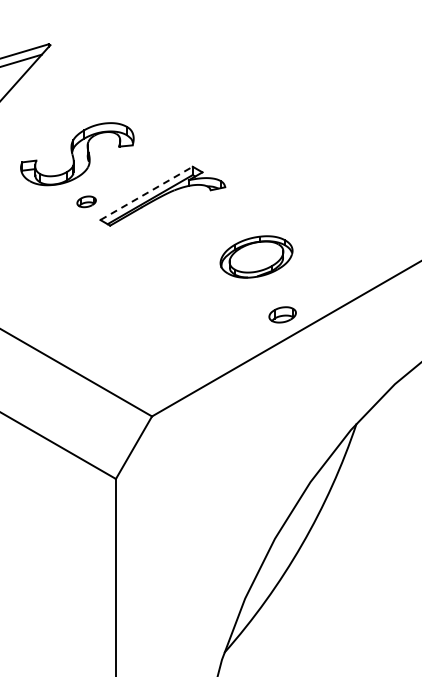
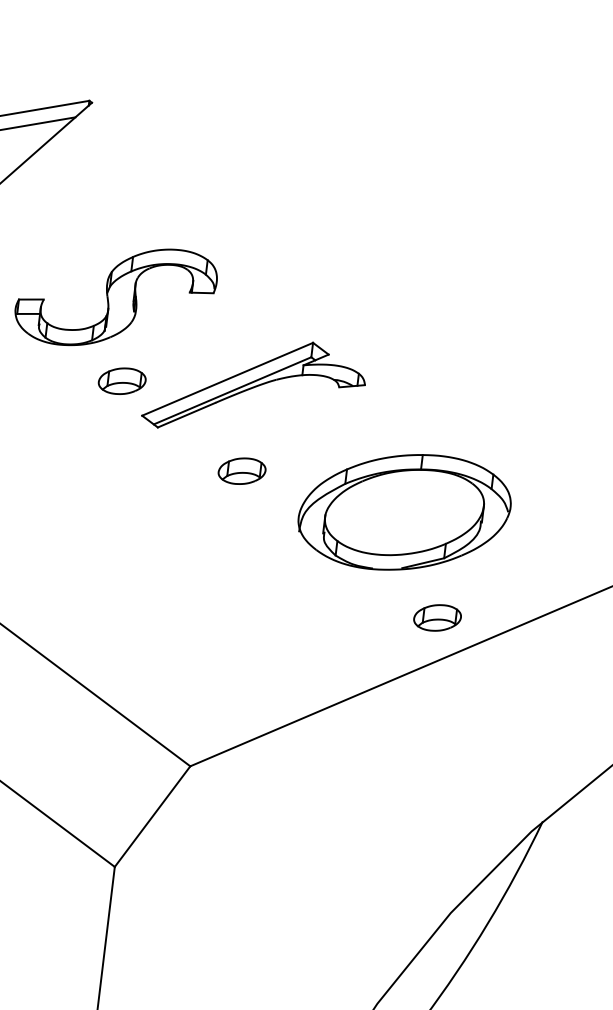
line: (147, 193) -> (229, 379), dashed -> solid
part: (86, 201) -> (121, 380), size x1.43
part: (161, 244) -> (242, 470), added
part: (256, 256) -> (404, 511), size x1.67

